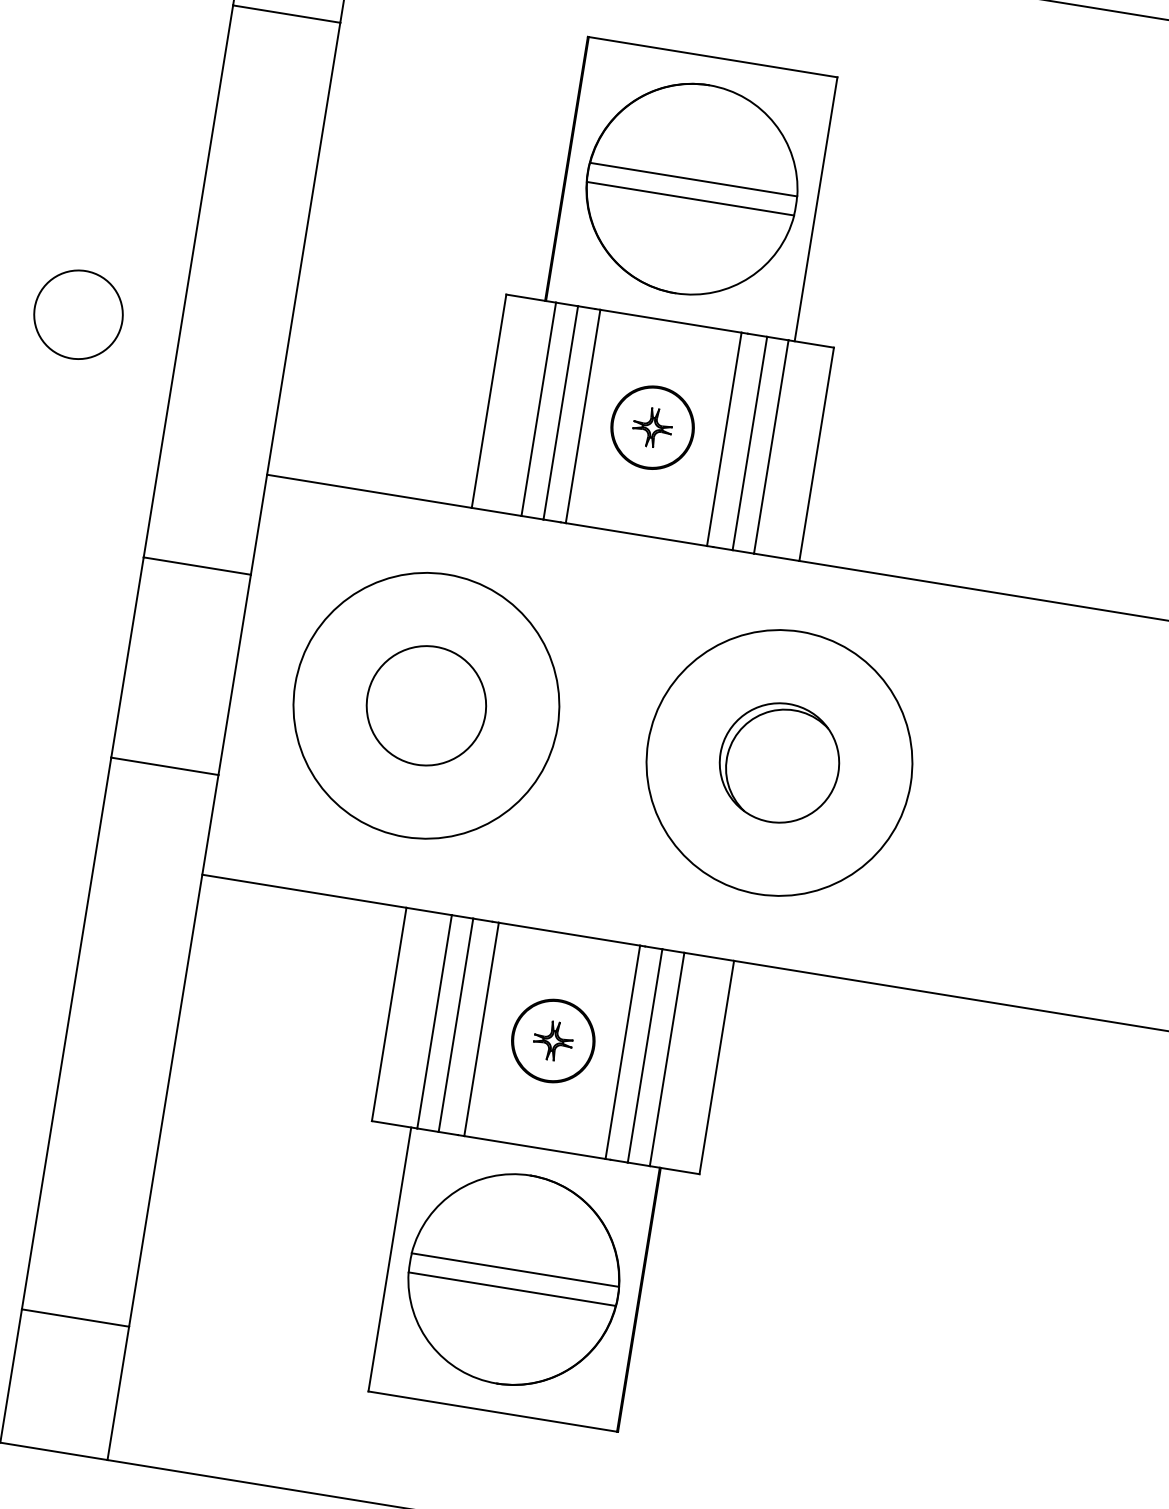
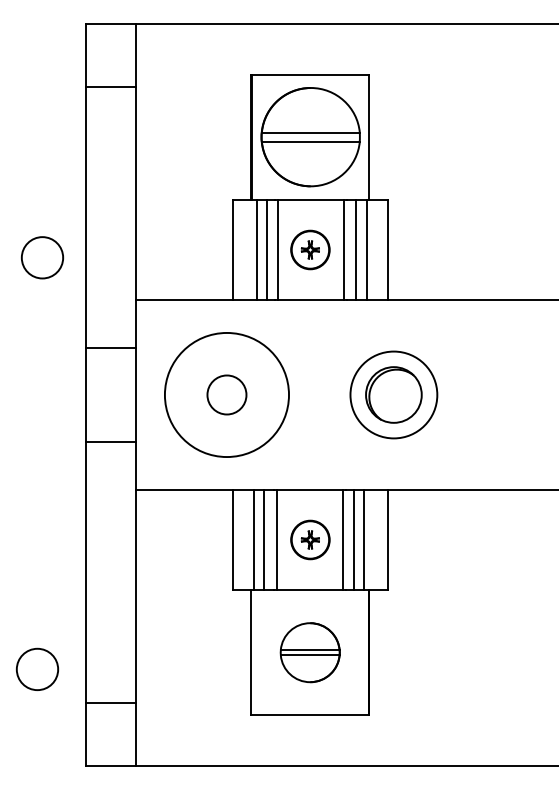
circle: (78, 314) -> (42, 257), moved
circle: (425, 704) -> (226, 394), size x0.7
circle: (778, 761) -> (393, 394), size x0.7
part: (514, 1279) -> (310, 652), size x0.6

